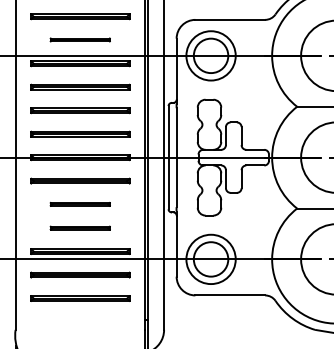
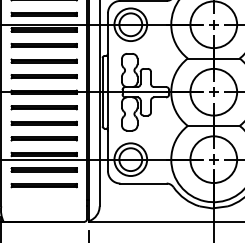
part: (79, 38) -> (43, 13), size x1.67
part: (79, 203) -> (43, 122), size x1.67
part: (79, 227) -> (43, 138), size x1.67

